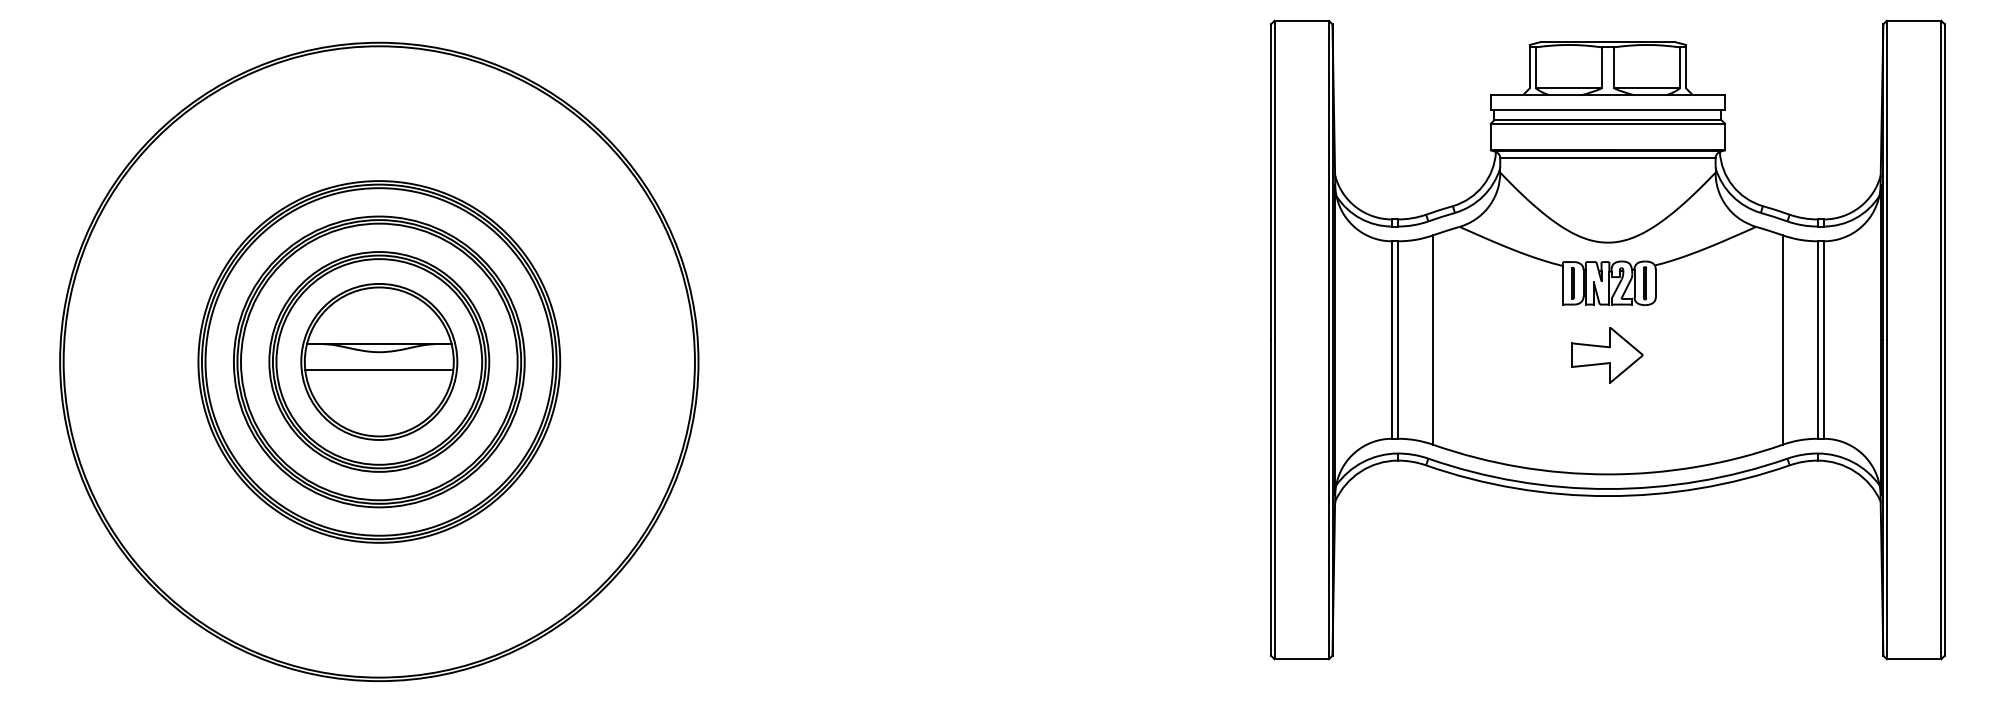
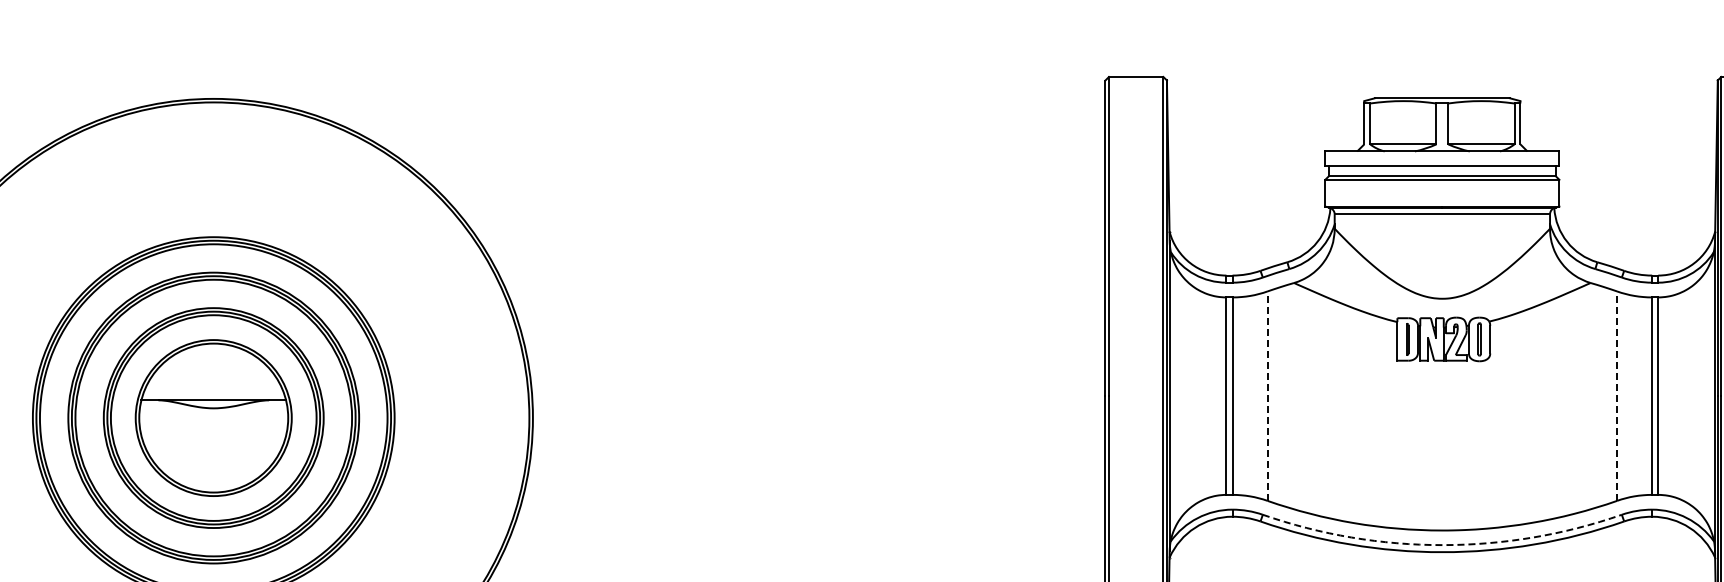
line: (1433, 340) -> (1267, 396), solid -> dashed
line: (1782, 340) -> (1616, 396), solid -> dashed
part: (1607, 355) -> (1441, 411), removed
line: (379, 370) -> (213, 426), removed
arc: (1607, 489) -> (1441, 545), solid -> dashed

